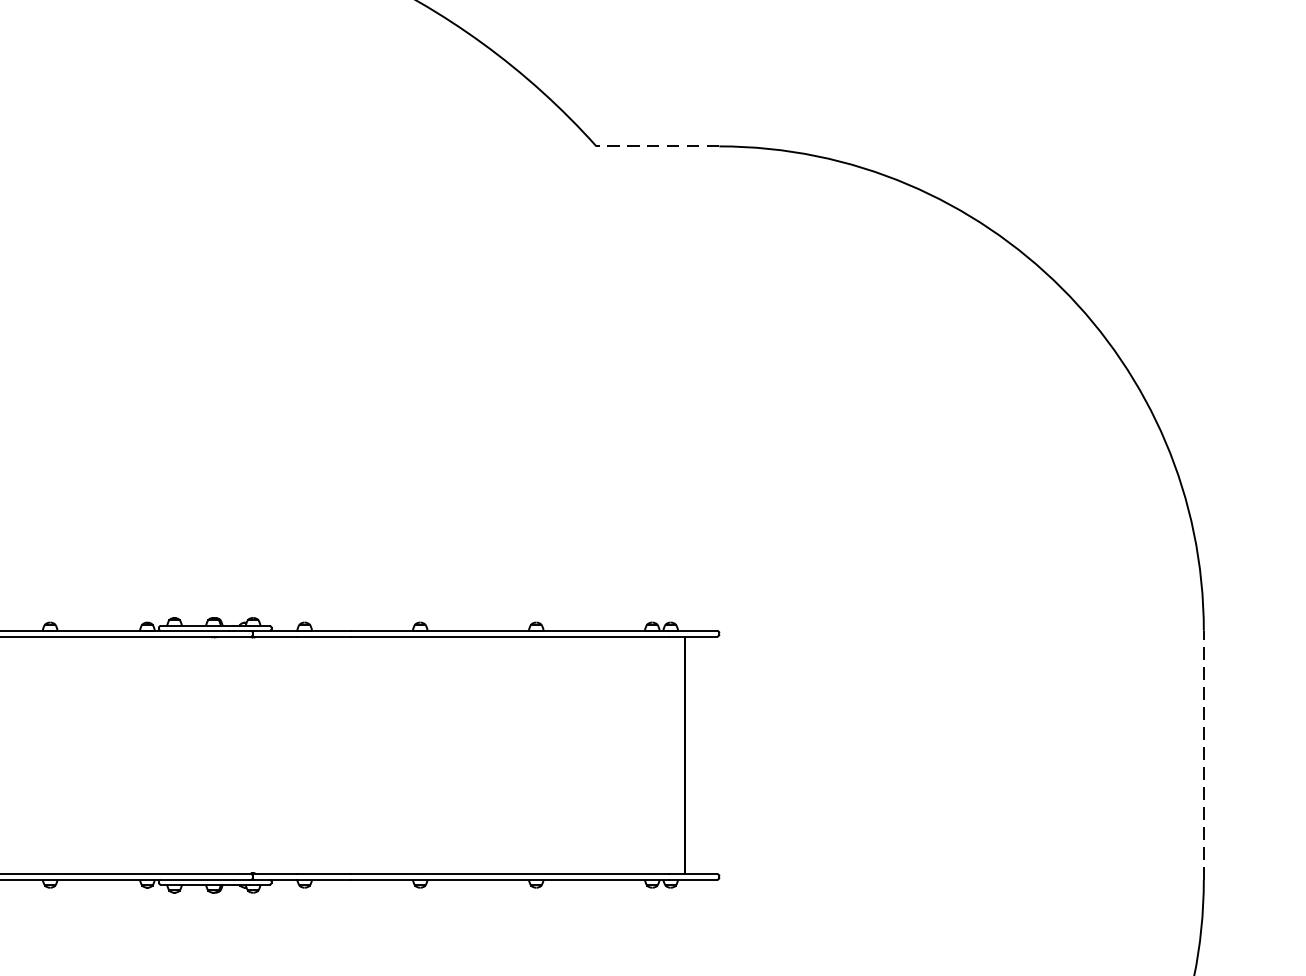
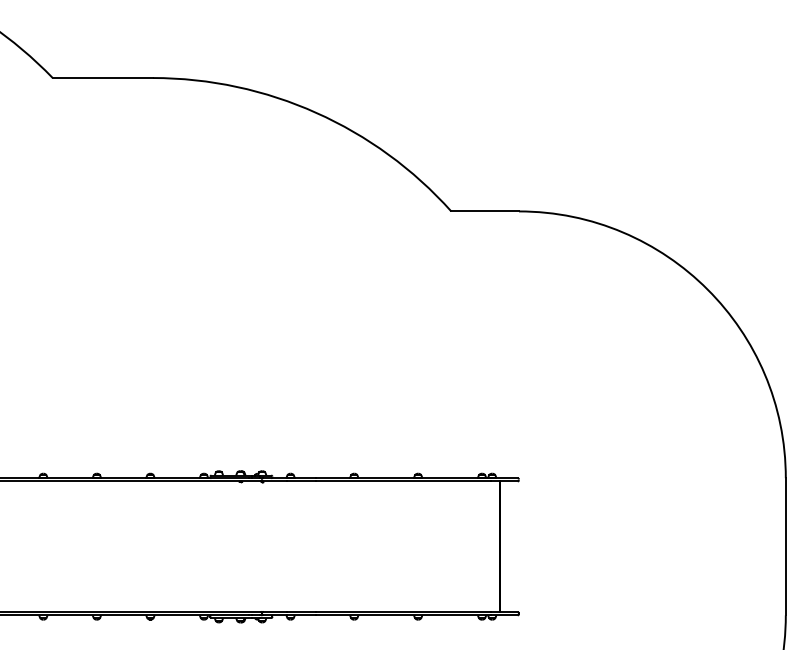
line: (658, 146) -> (485, 211), dashed -> solid
line: (1203, 754) -> (785, 546), dashed -> solid

